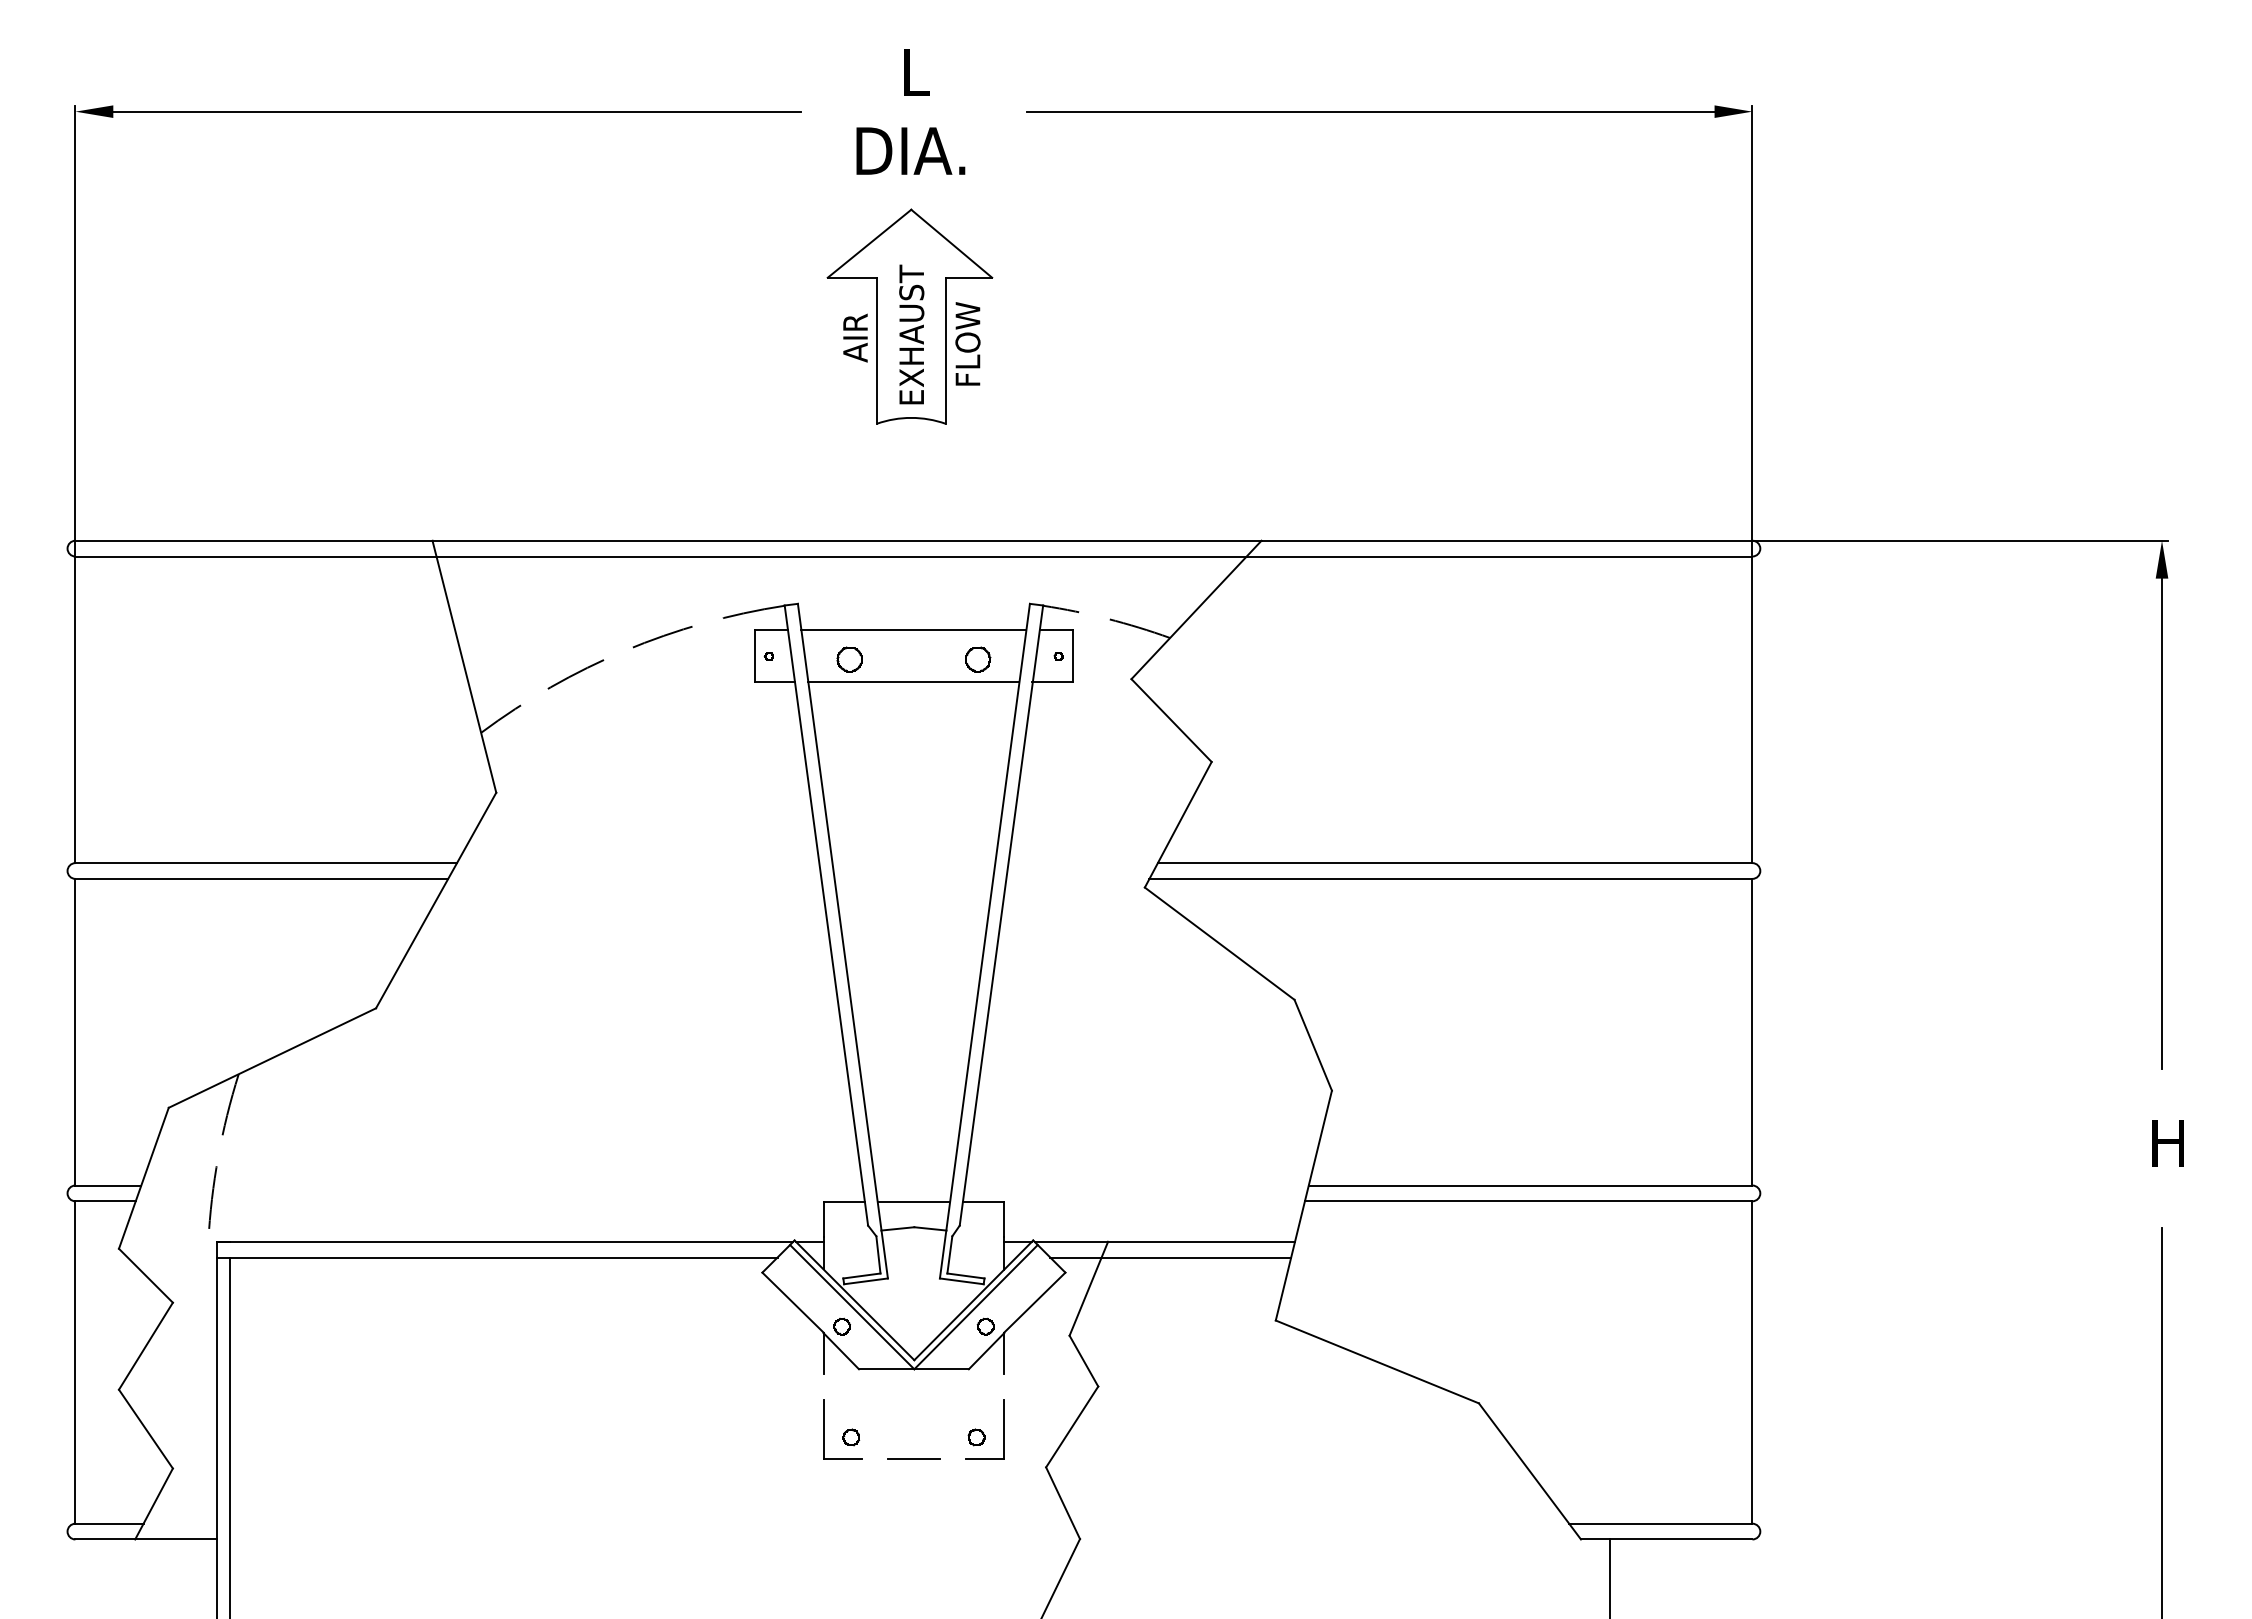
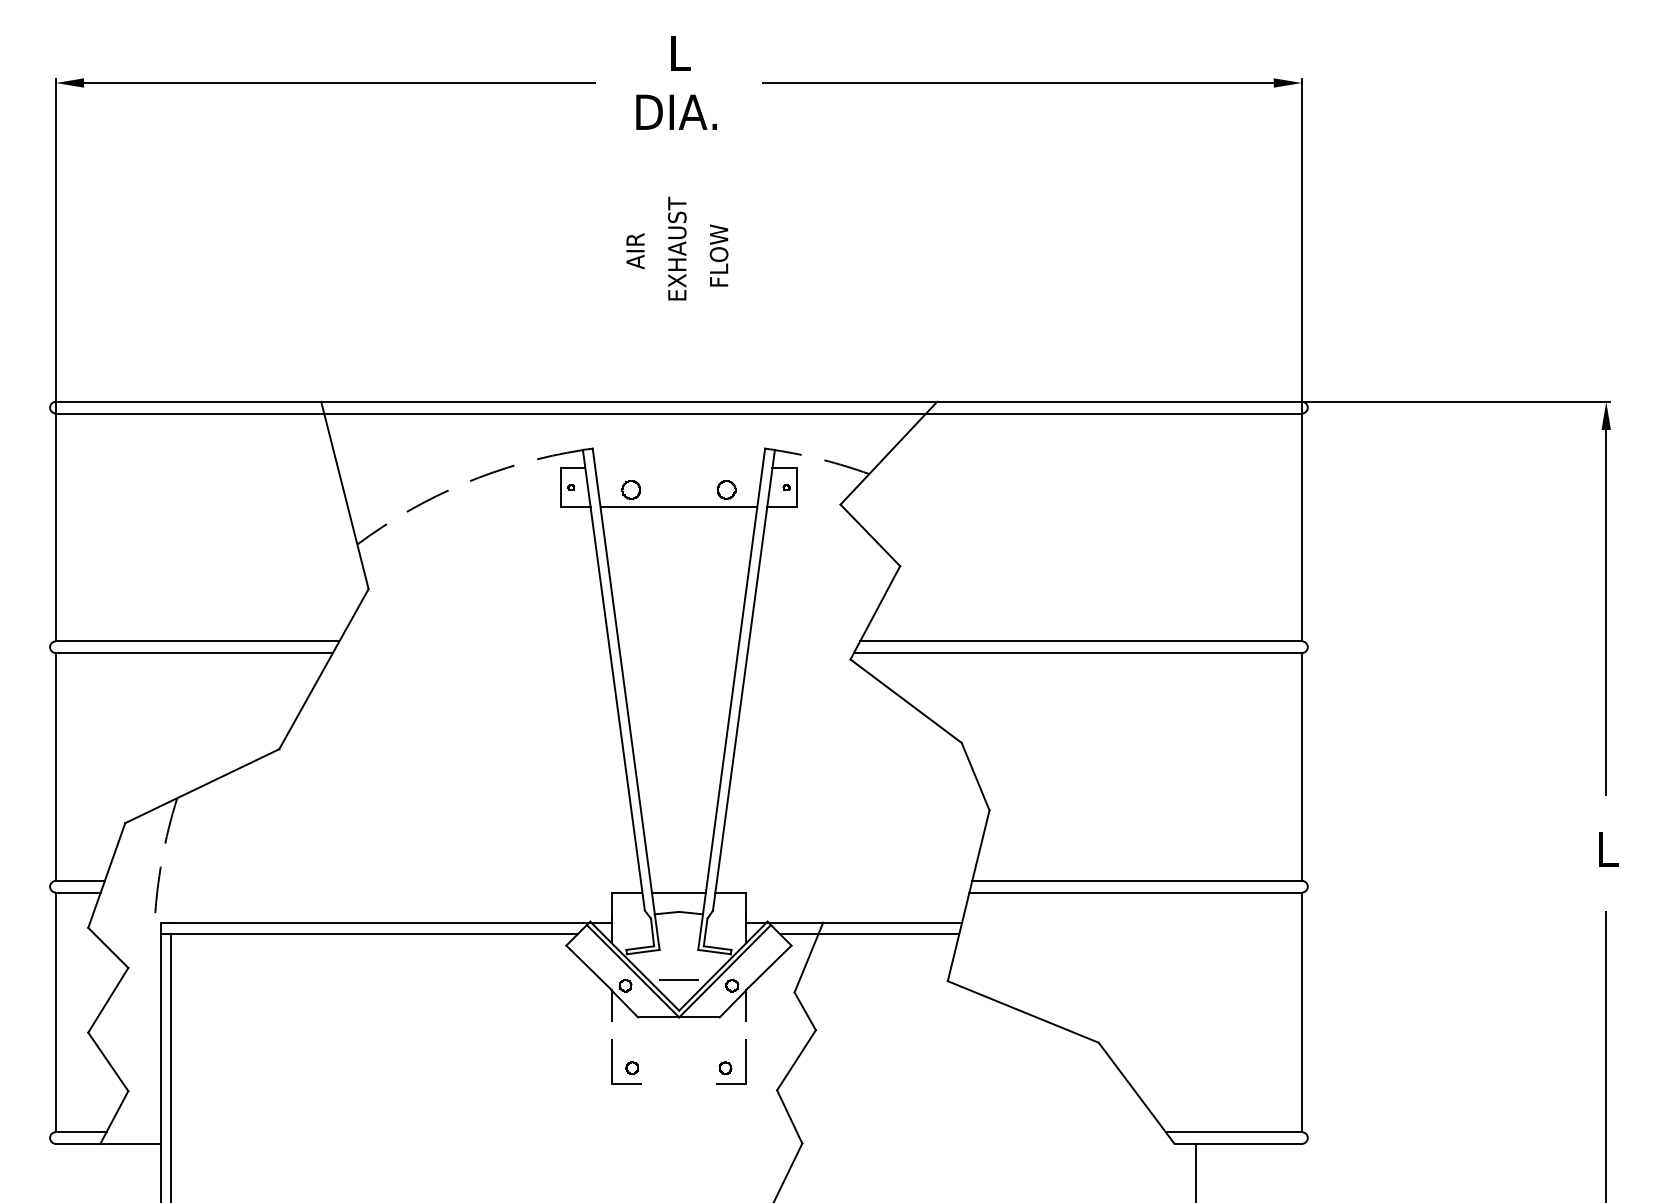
part: (909, 316) -> (675, 235), removed
line: (913, 630) -> (678, 468), removed
text: (2170, 1143) -> (1612, 849), H -> L
line: (913, 1458) -> (678, 979), moved

